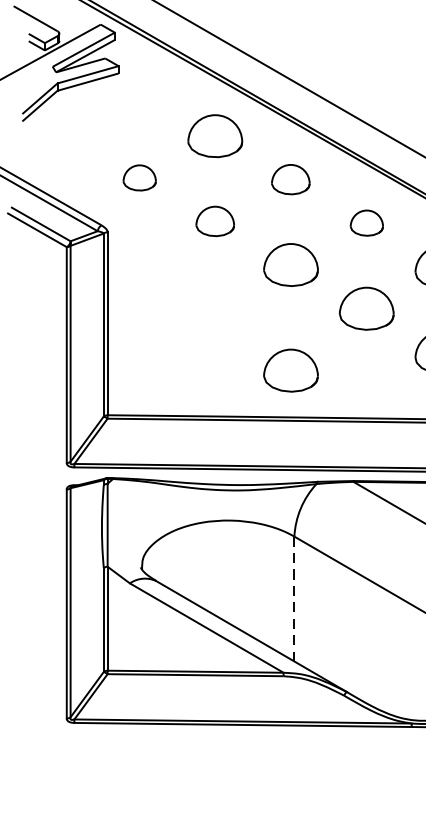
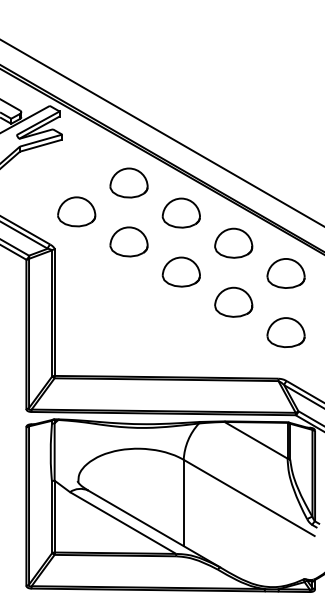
part: (139, 177) -> (76, 211), size x1.67
part: (289, 178) -> (180, 212), size x1.43
part: (214, 220) -> (128, 241), size x1.43
part: (366, 222) -> (233, 242), size x1.67
part: (289, 369) -> (180, 344), removed
line: (294, 599) -> (183, 503), dashed -> solid

